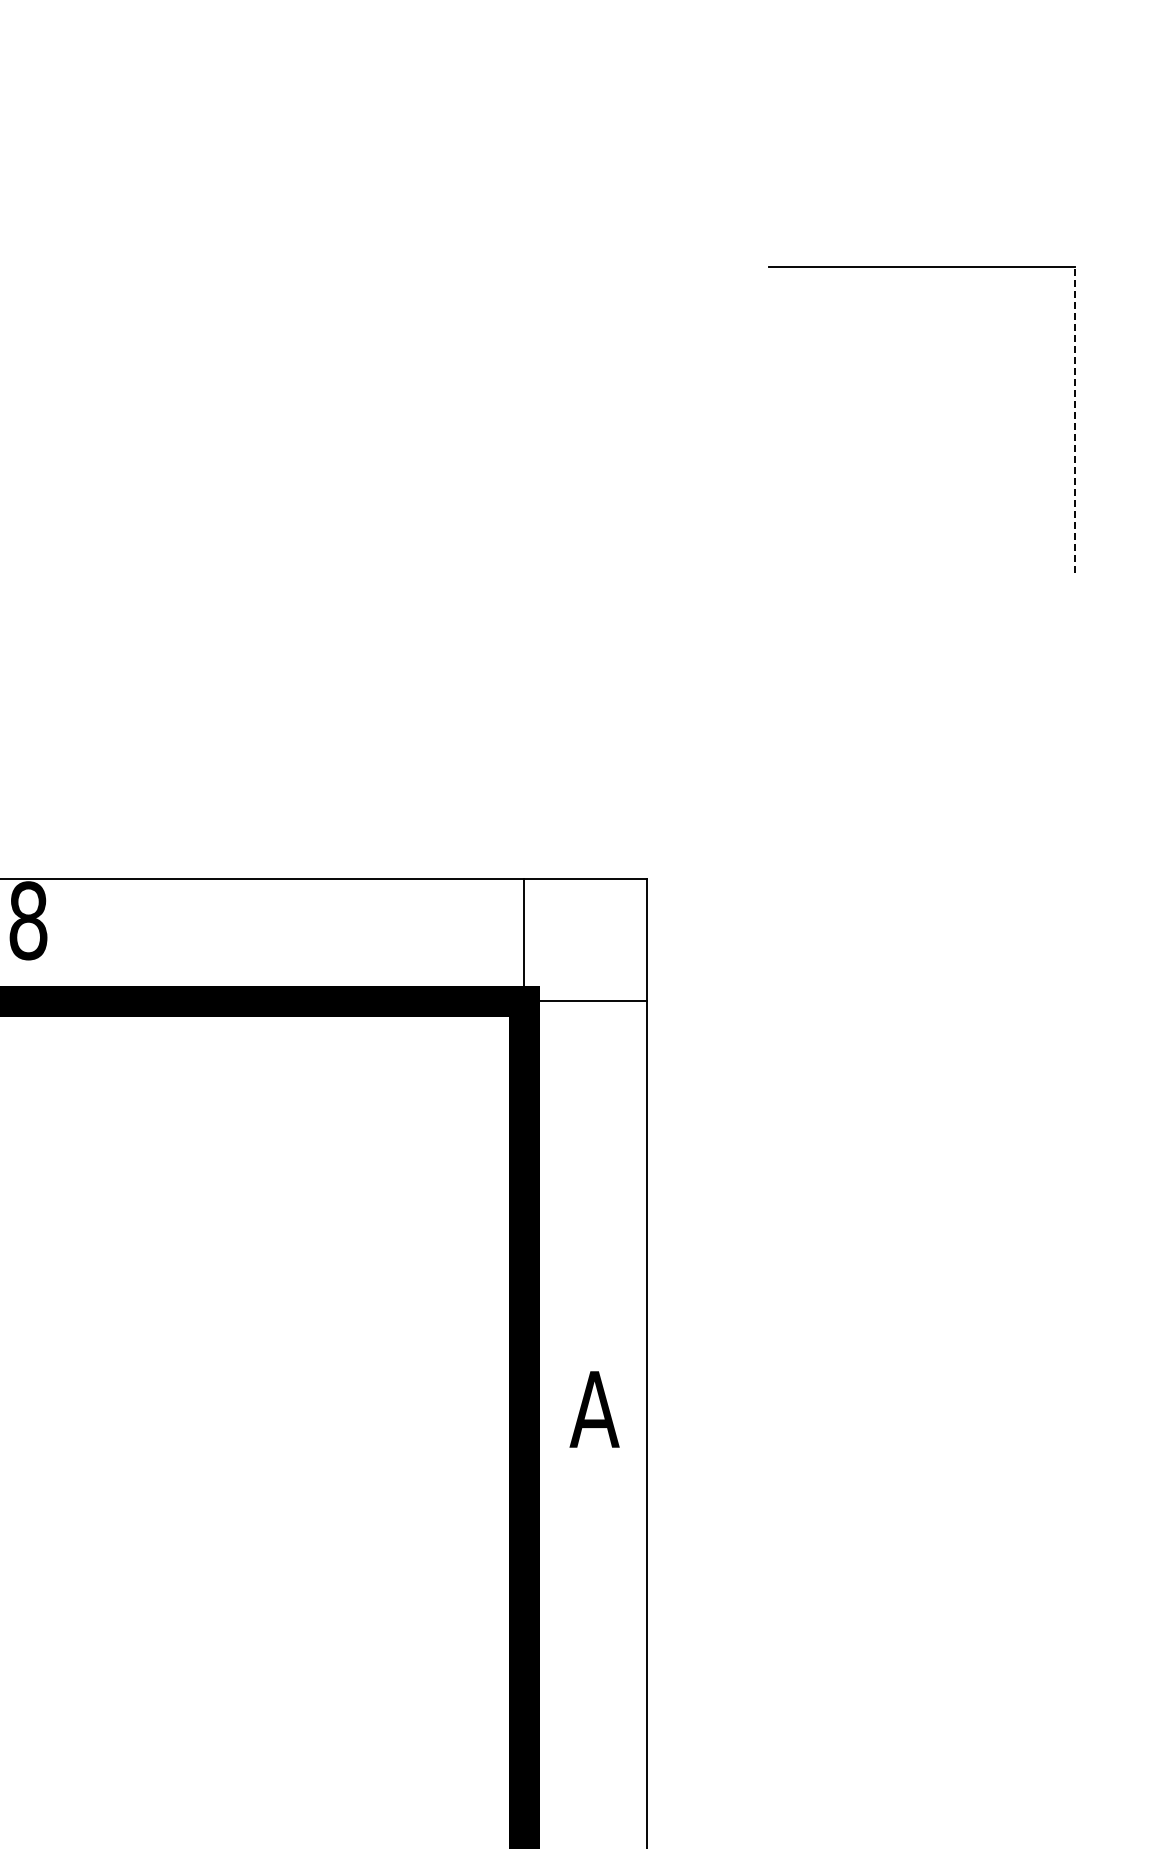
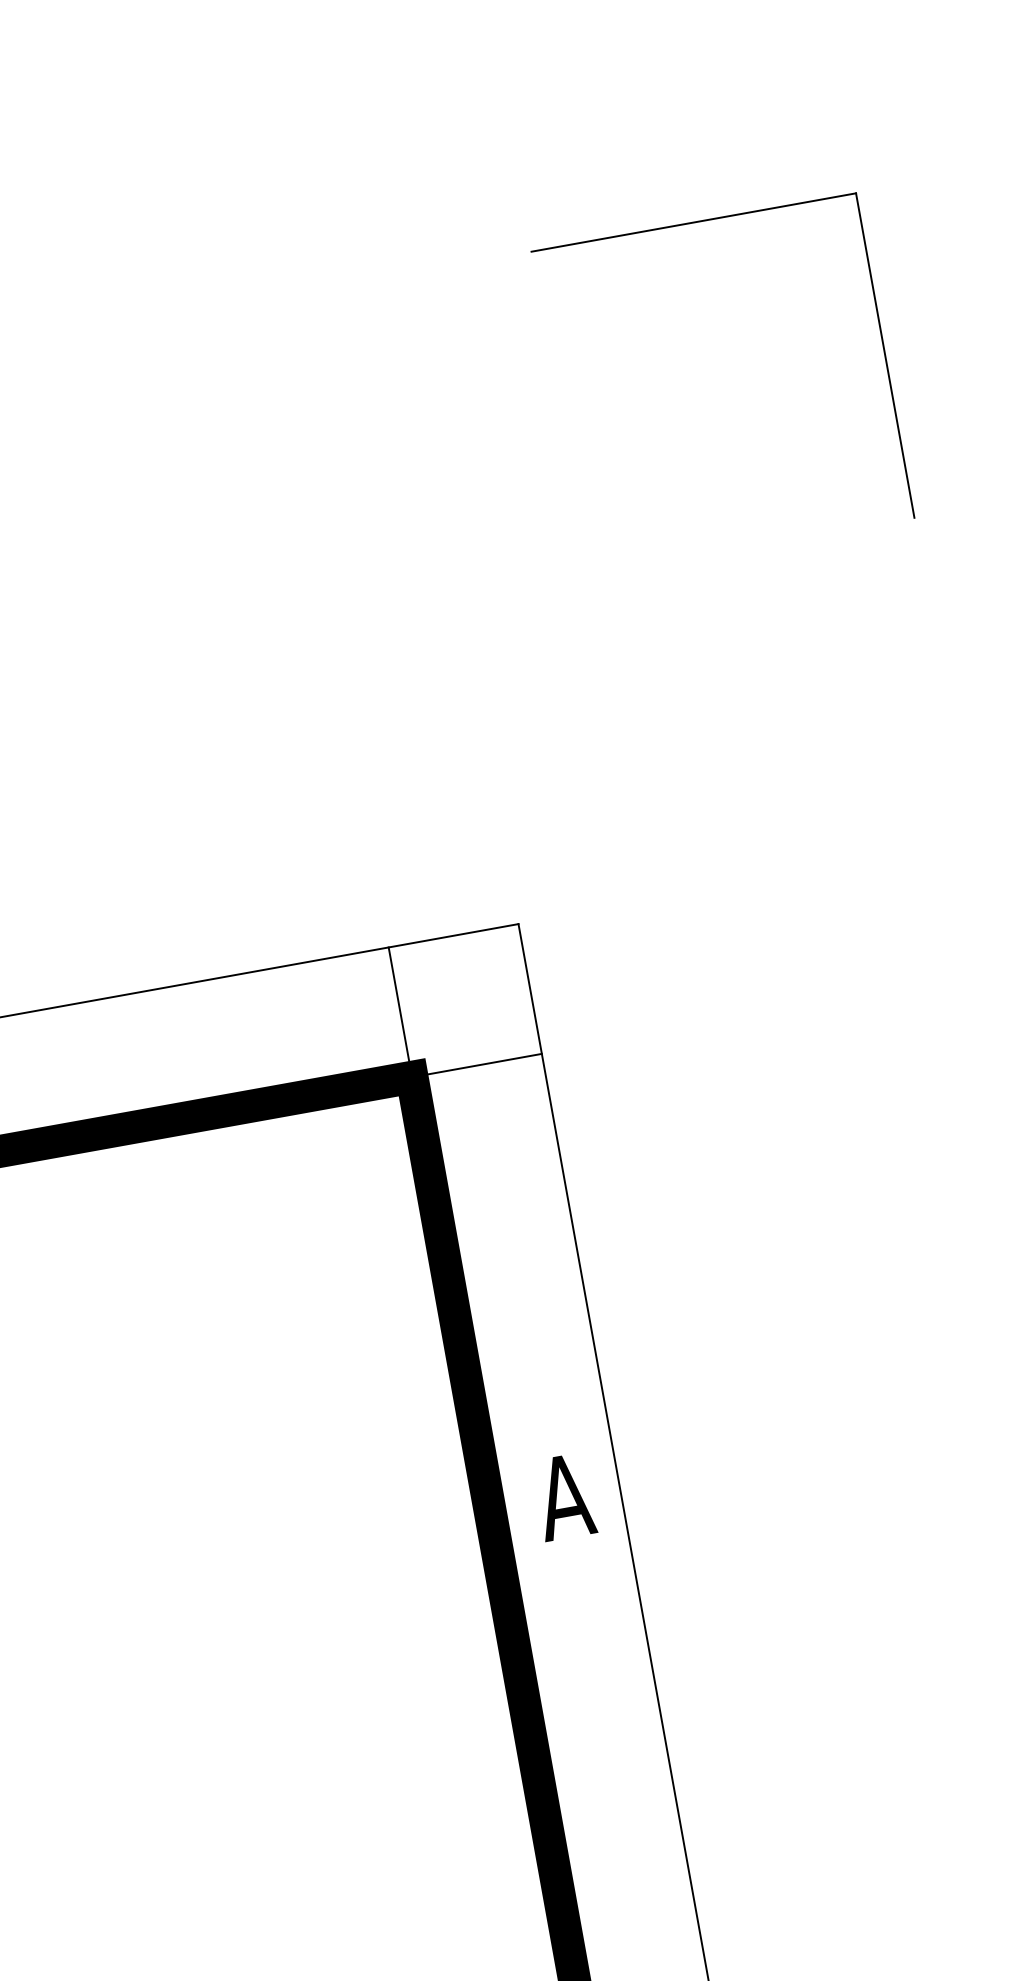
line: (1074, 420) -> (885, 355), dashed -> solid

